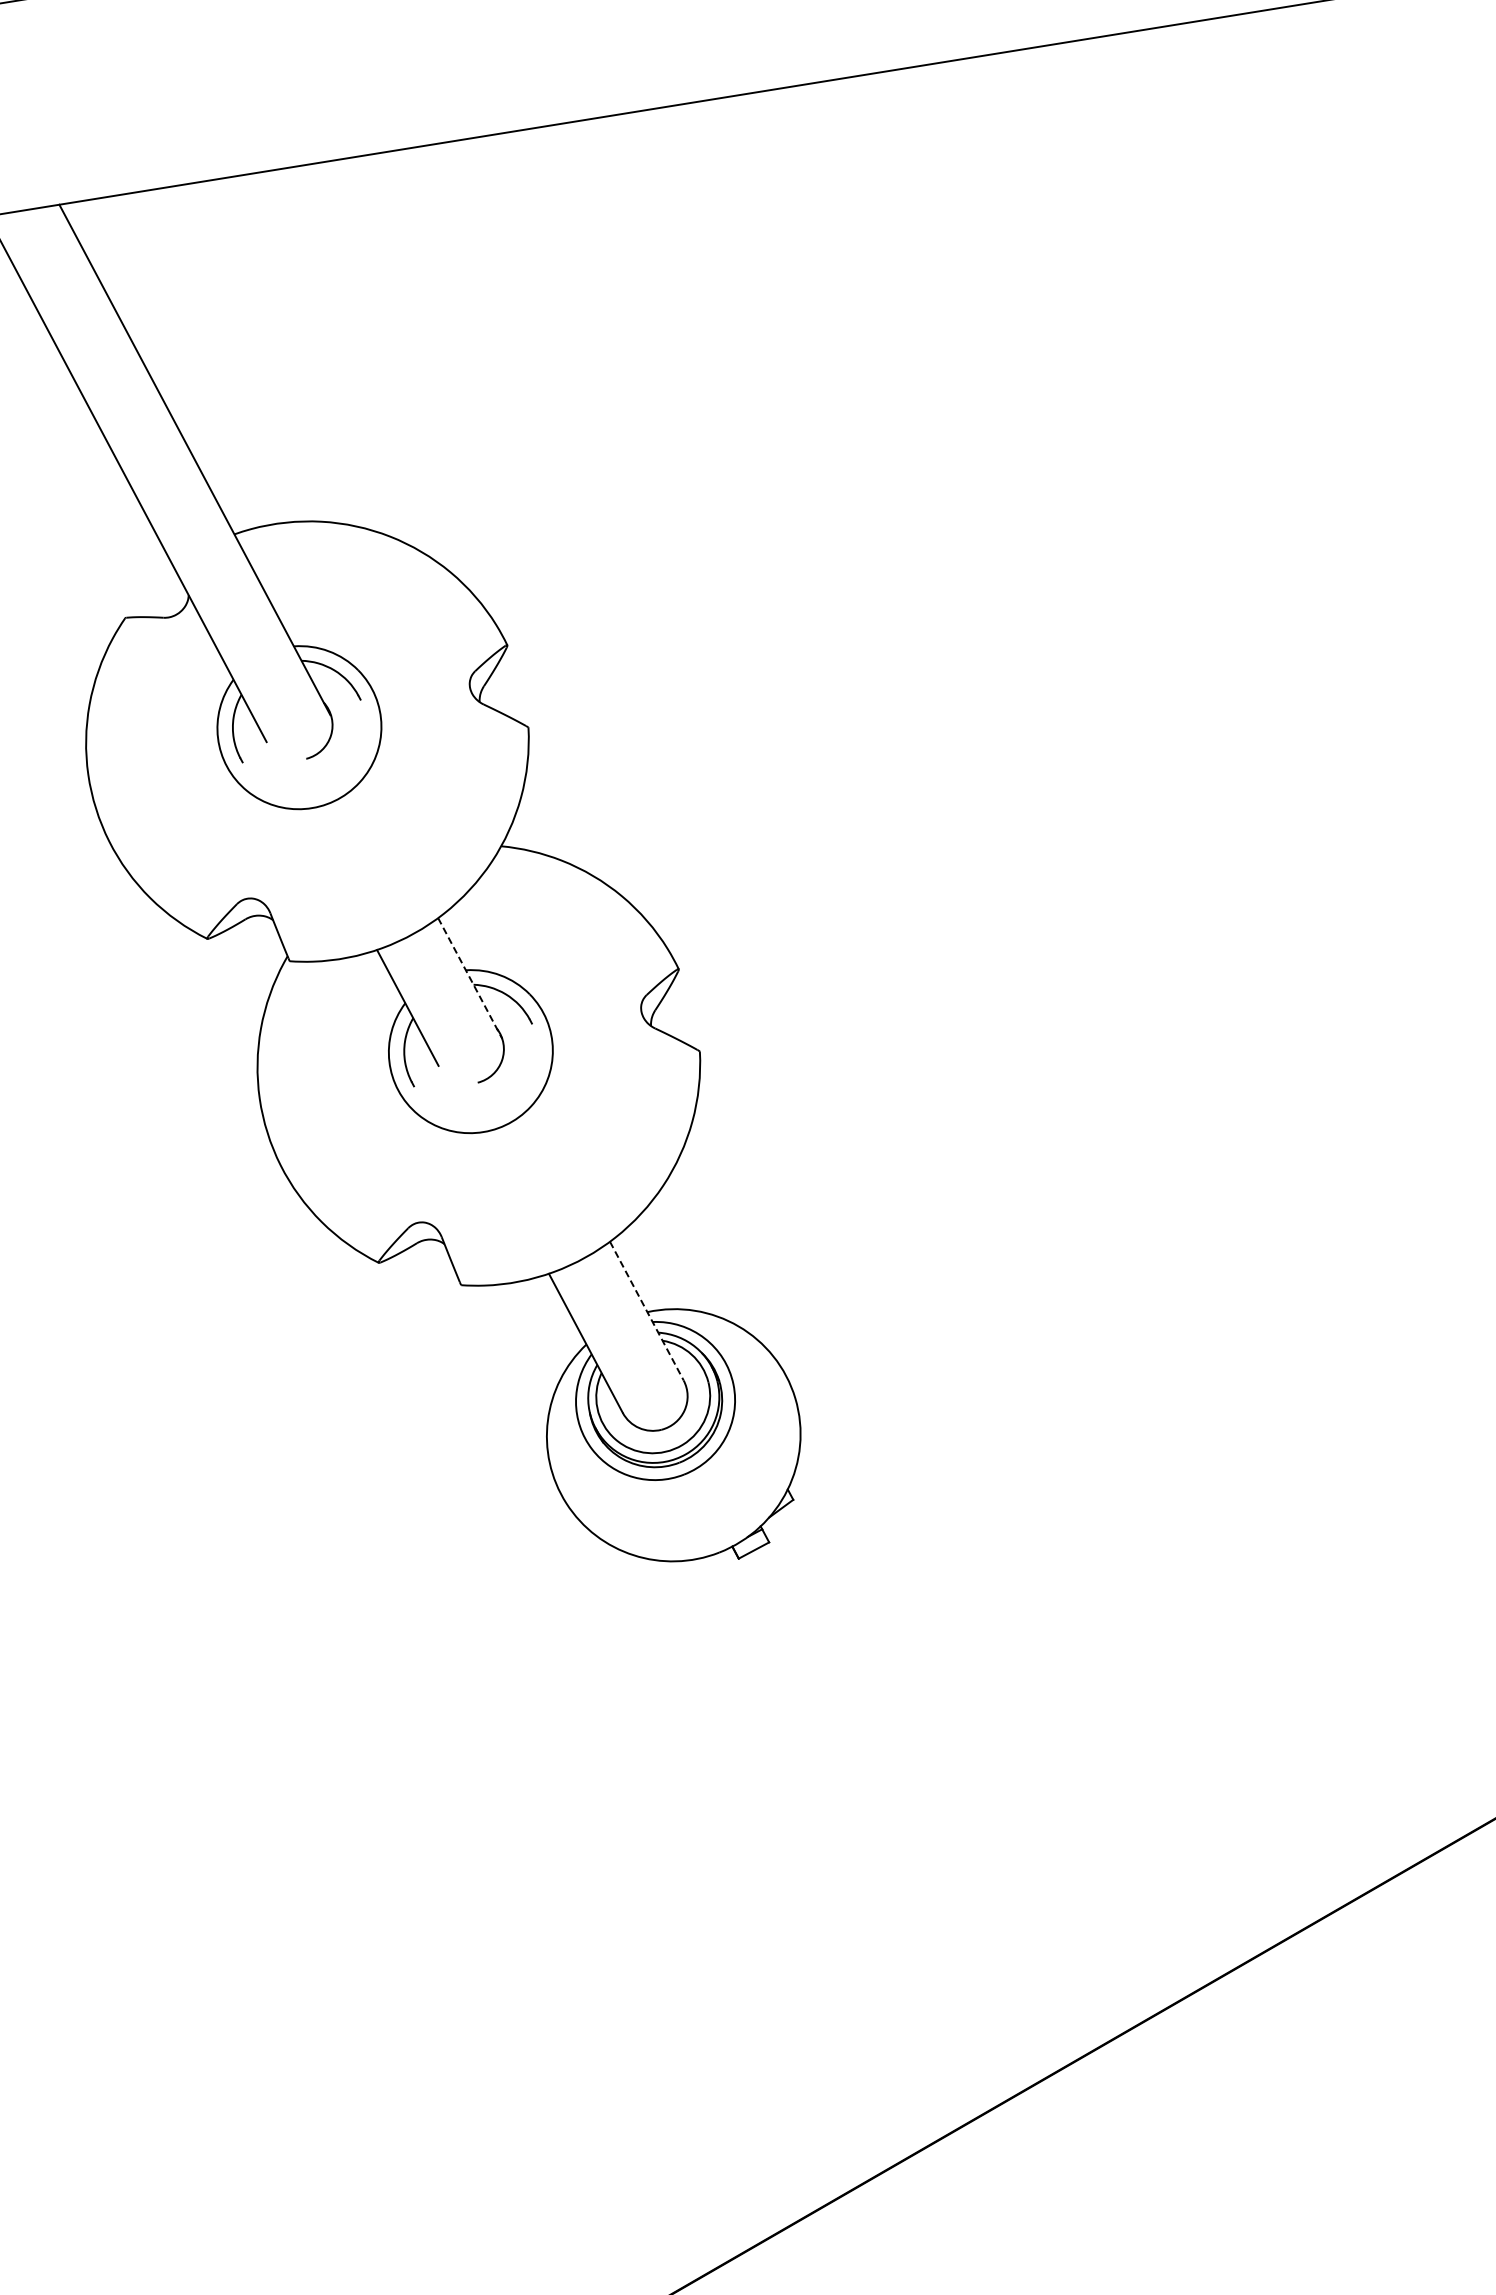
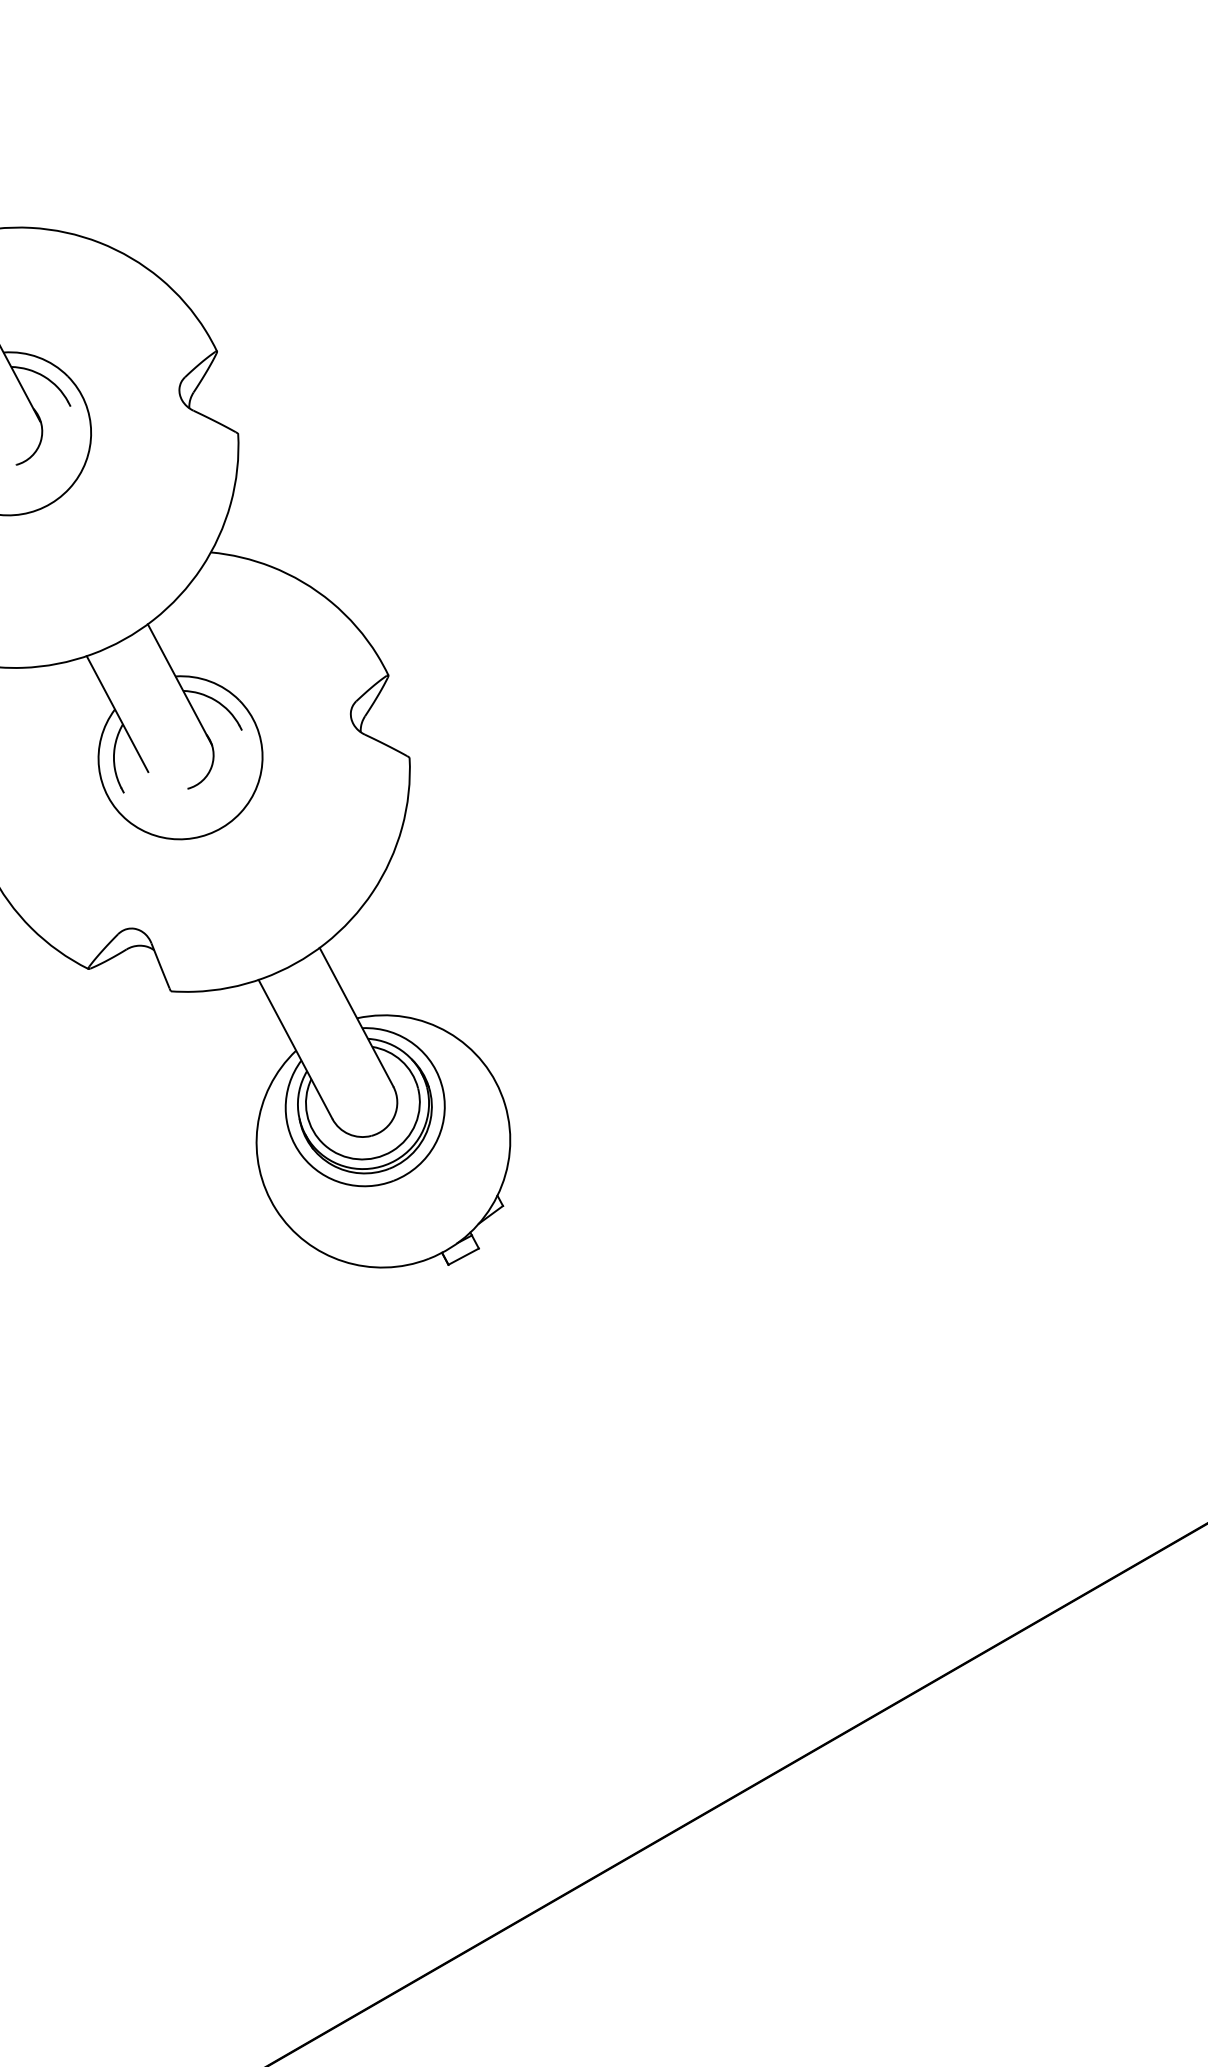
line: (470, 978) -> (180, 684), dashed -> solid
line: (646, 1311) -> (356, 1017), dashed -> solid

